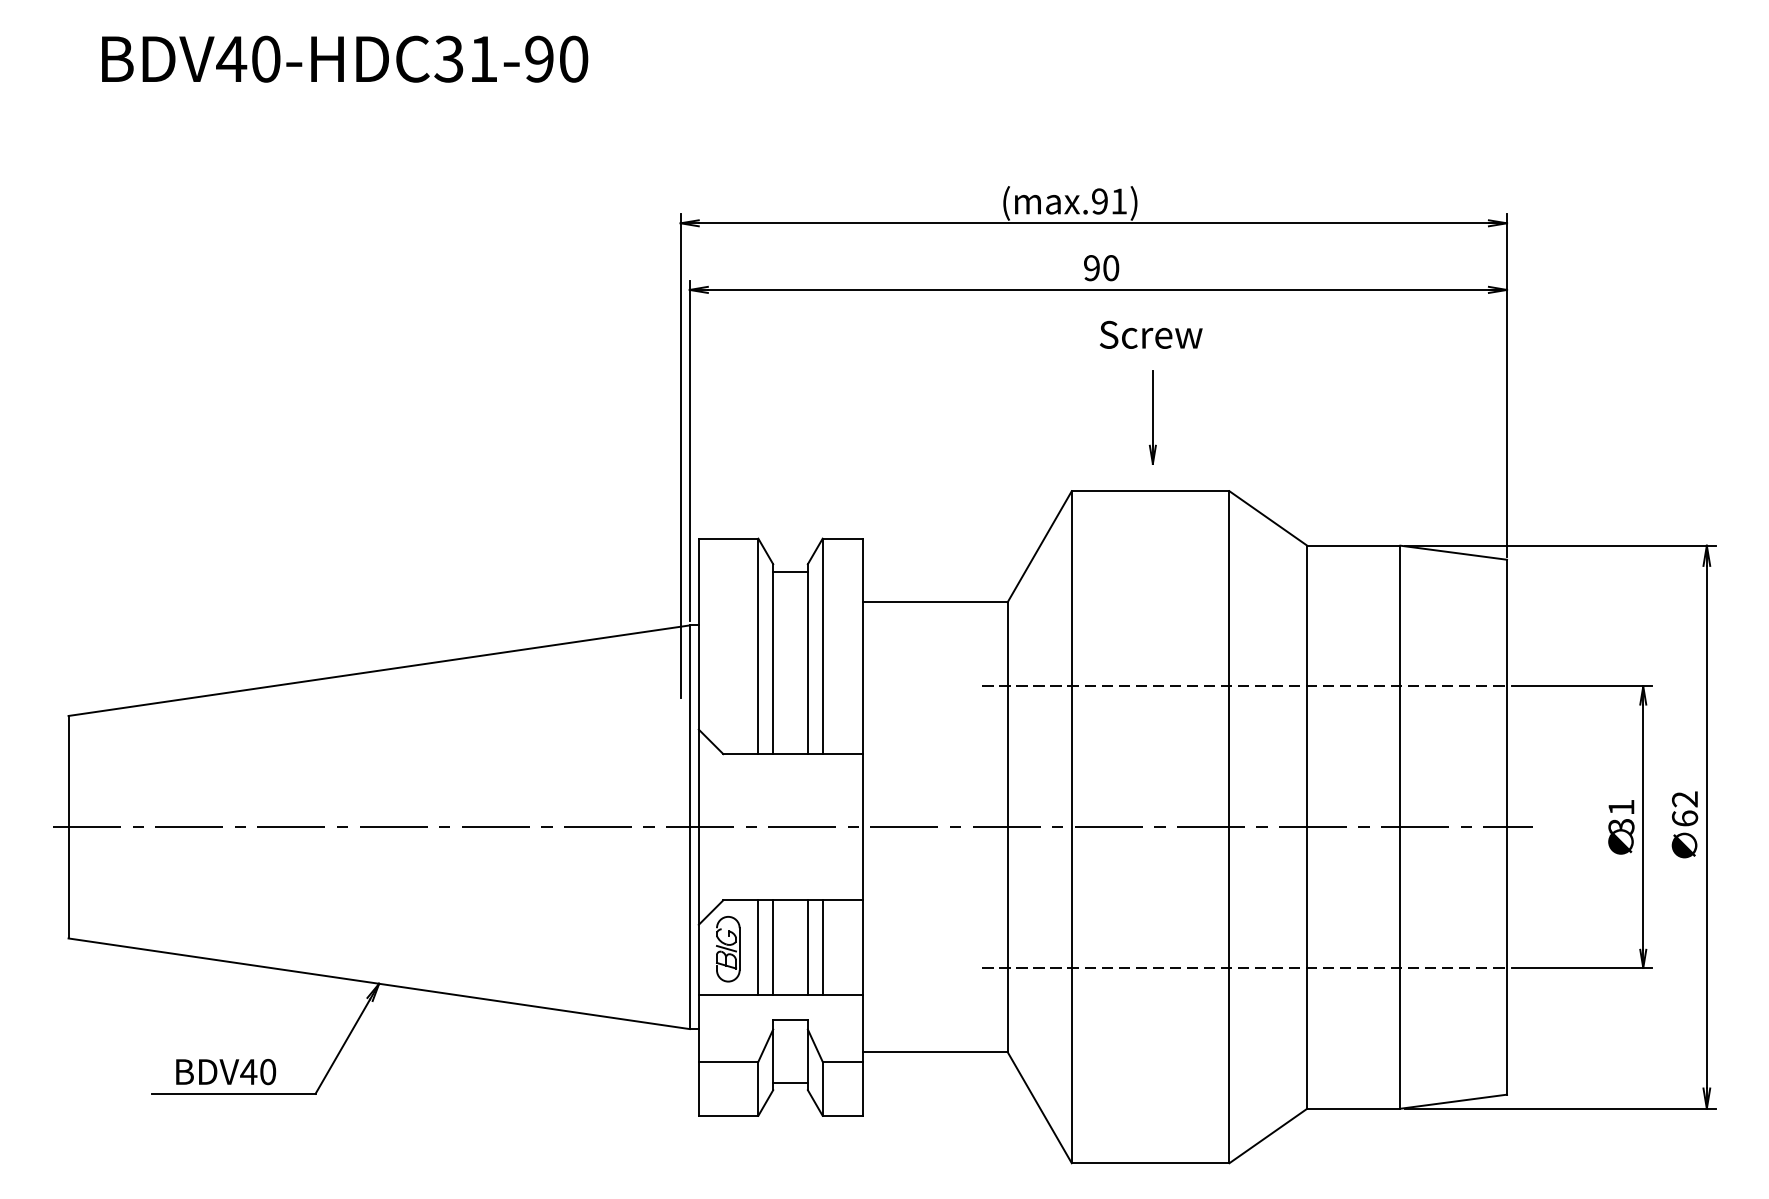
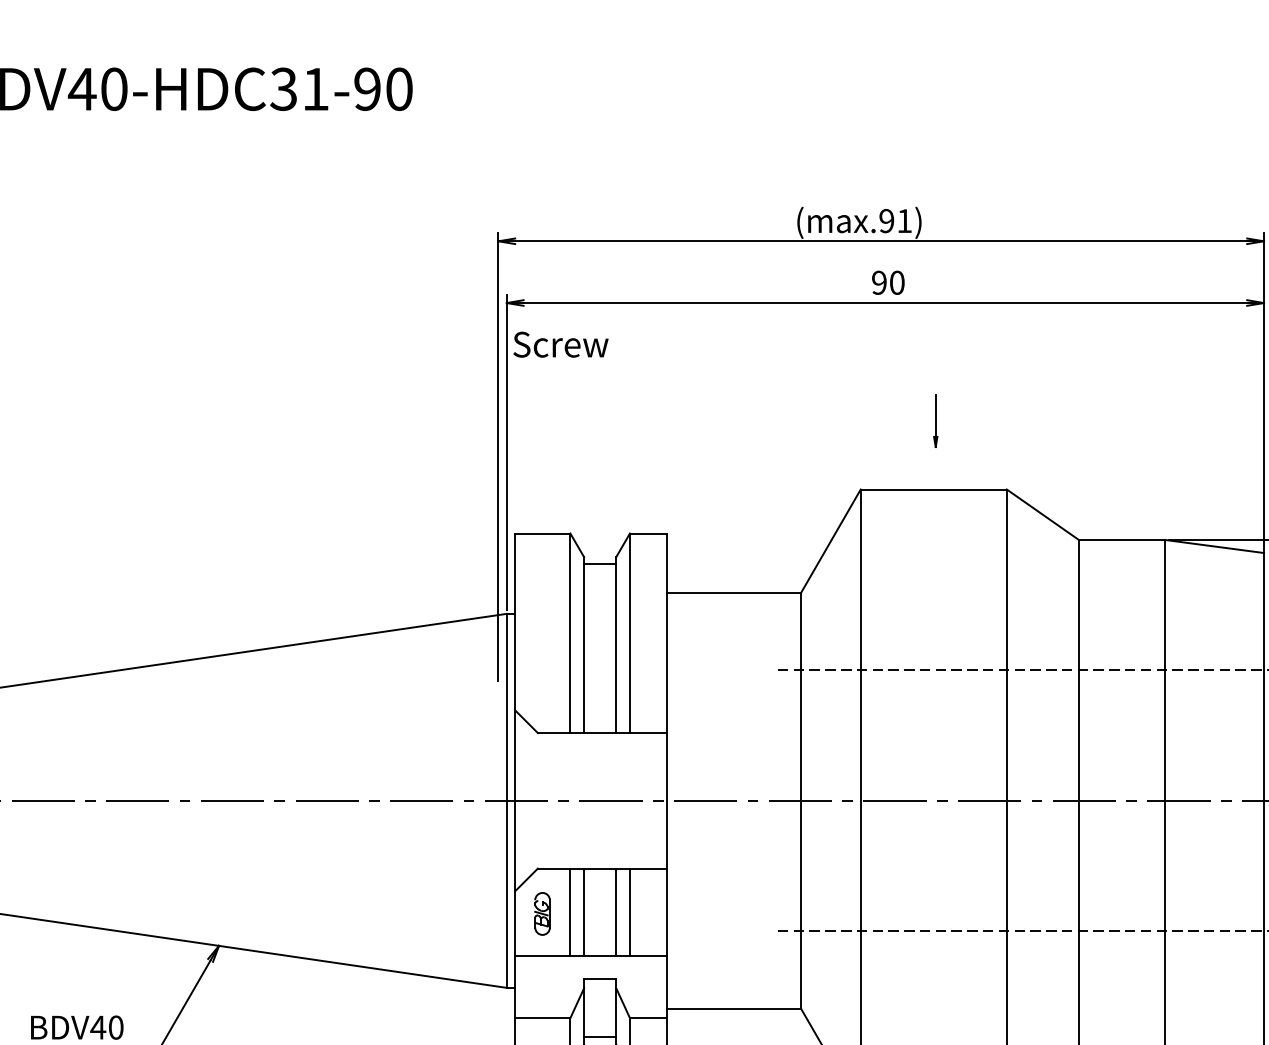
text: (1151, 334) -> (561, 344), moved
part: (1152, 417) -> (935, 421), size x0.6
part: (728, 949) -> (542, 914), size x0.7

